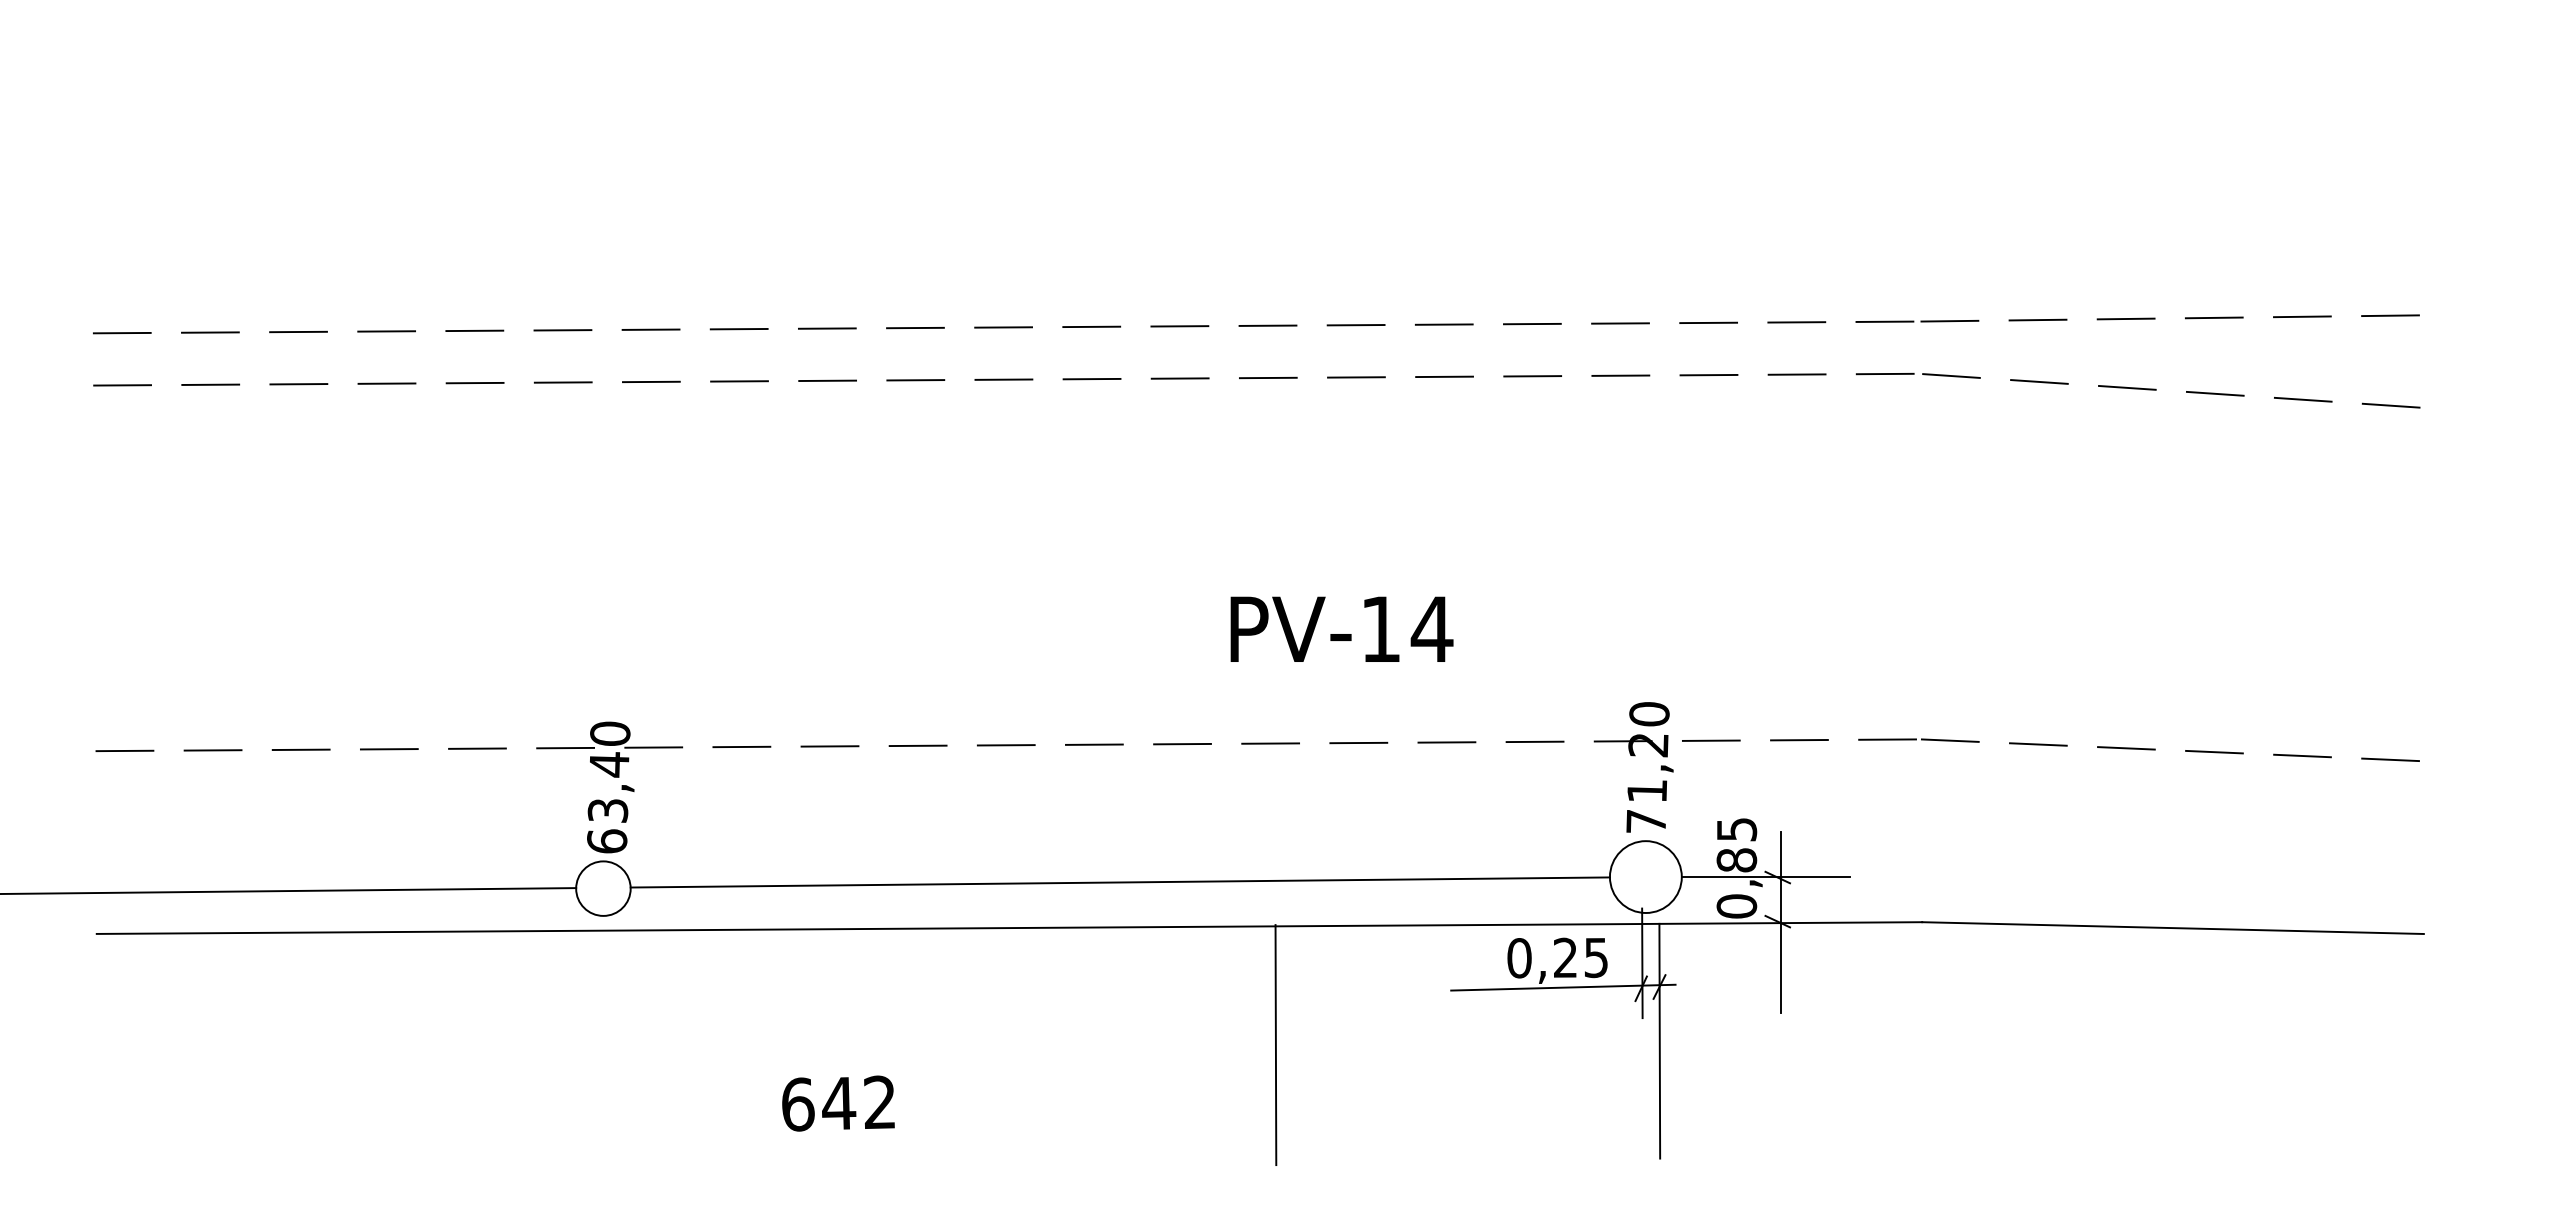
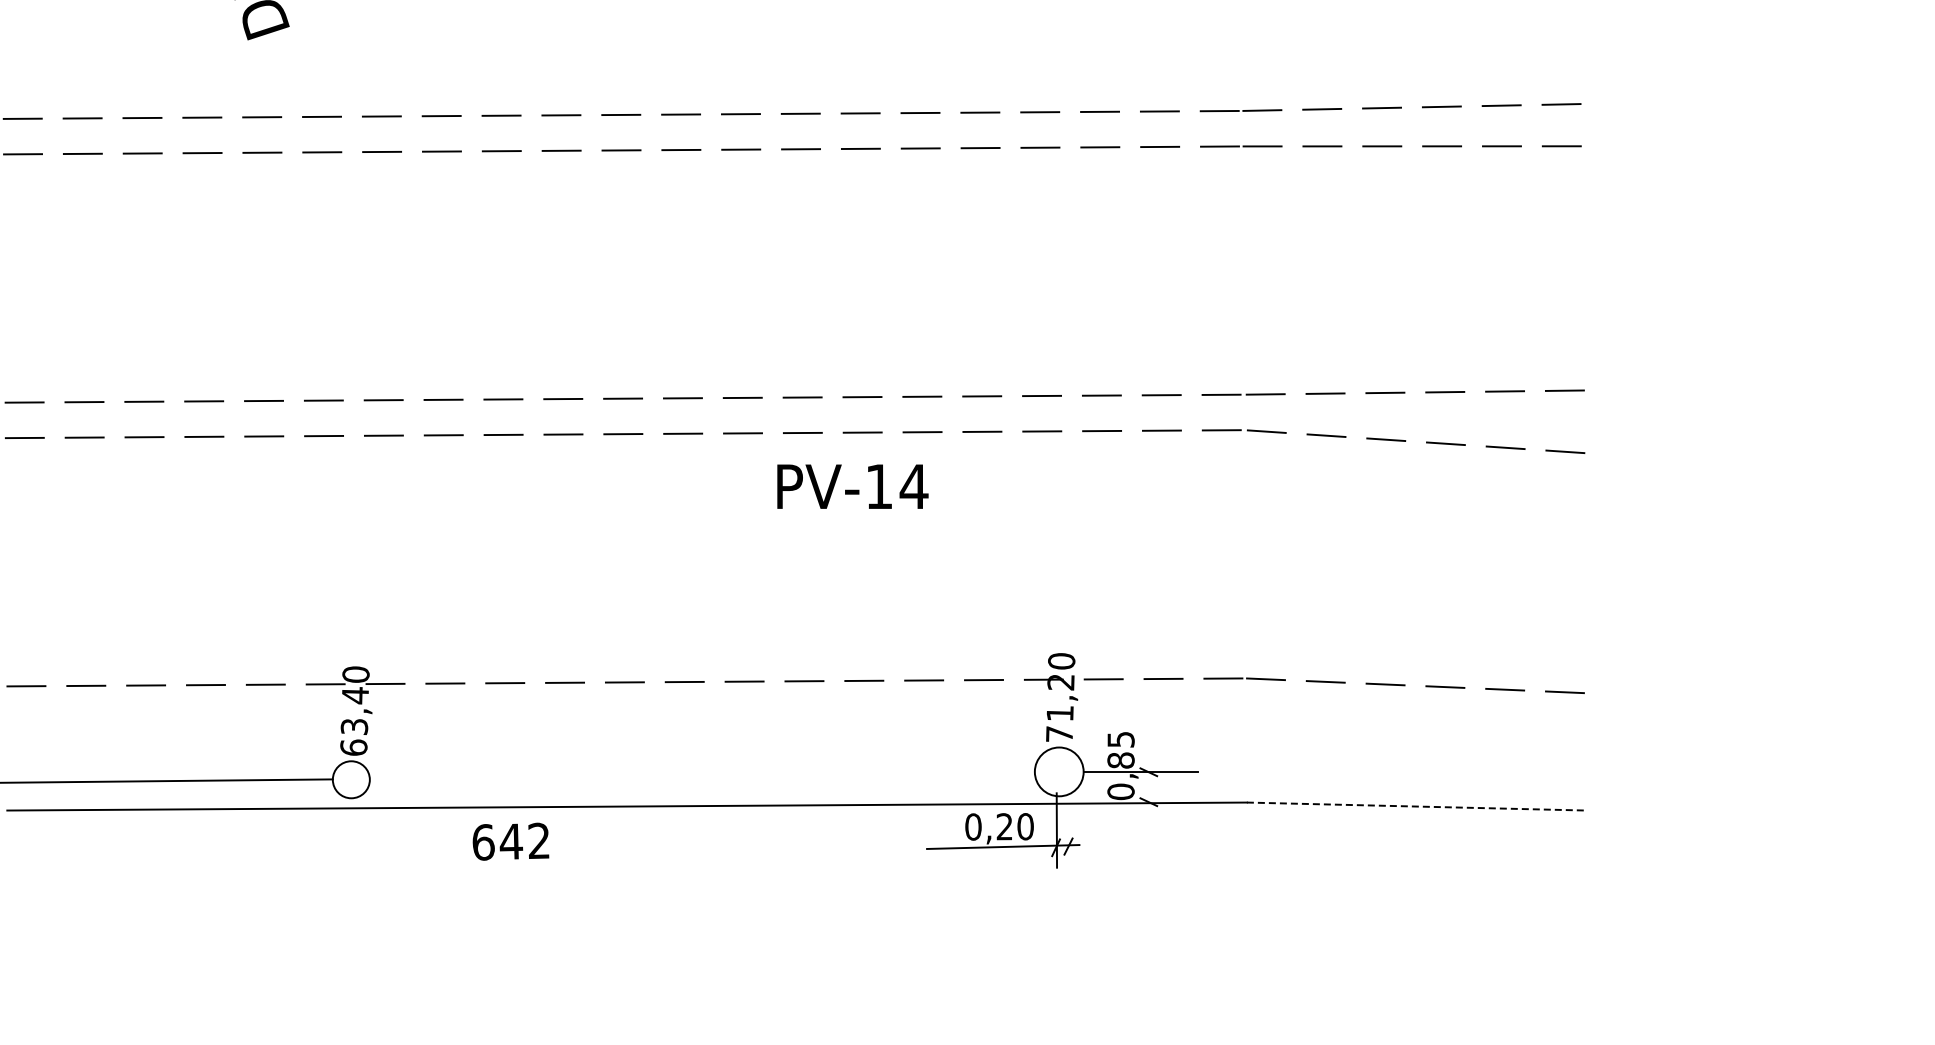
text: (1341, 629) -> (852, 486), moved
line: (1119, 882) -> (701, 775), removed
line: (1780, 922) -> (1150, 802), removed
line: (2173, 927) -> (1417, 806), solid -> dashed
text: (1596, 957) -> (1025, 826), 0,25 -> 0,20
line: (1659, 1041) -> (1068, 883), removed
line: (1275, 1044) -> (807, 885), removed
text: (837, 1103) -> (510, 841), moved

